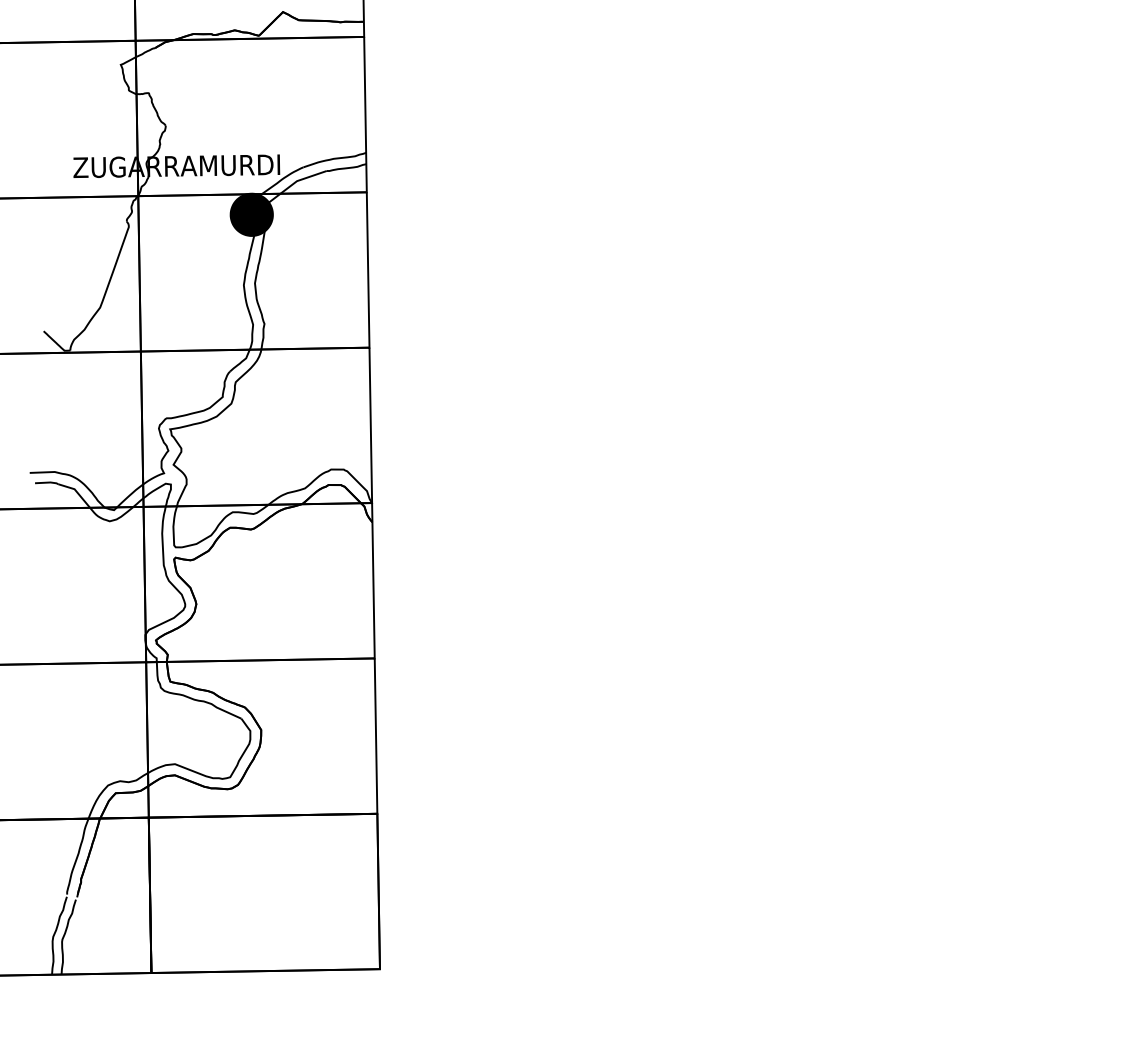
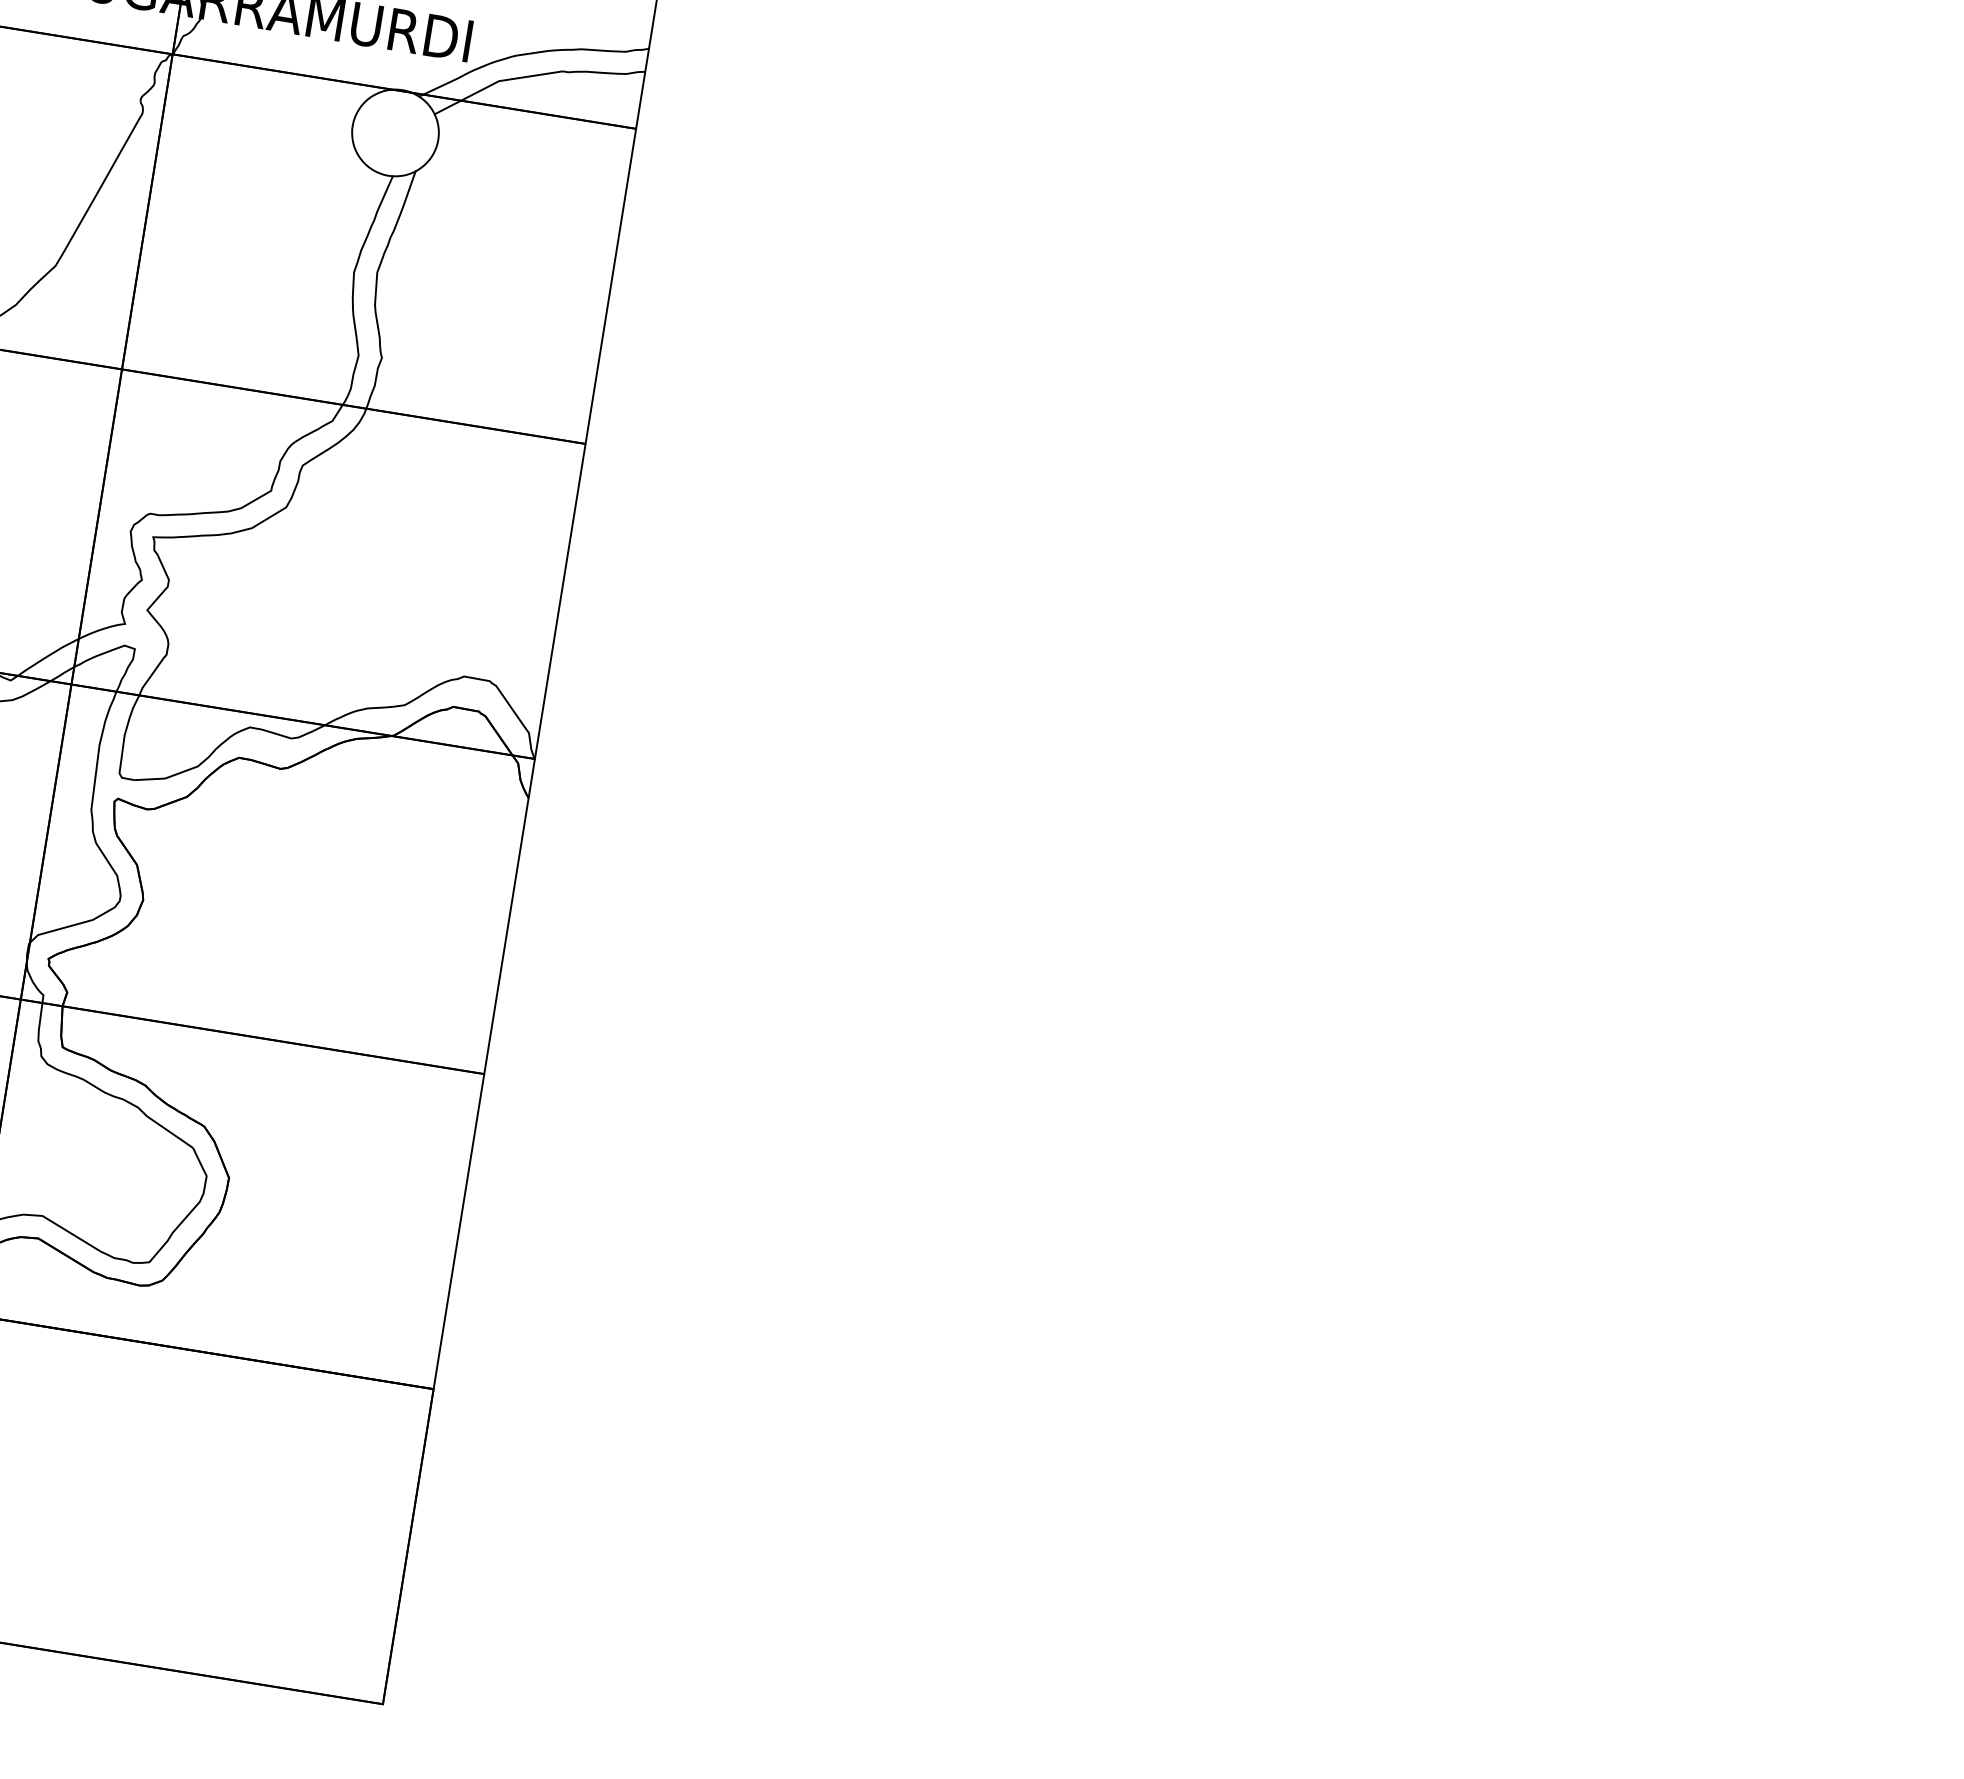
fill: (251, 214) -> (395, 132), removed
fill: (251, 214) -> (395, 132), removed

